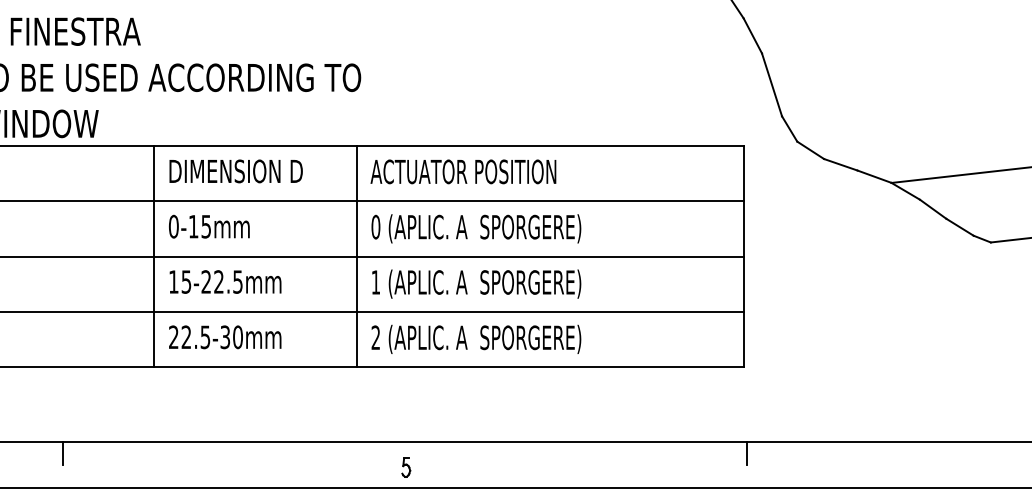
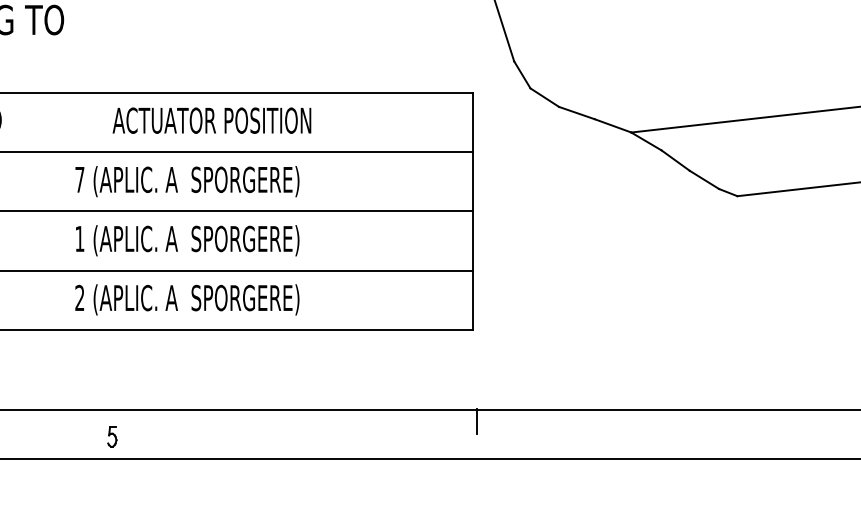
text: (463, 171) -> (212, 120), moved
text: (375, 226) -> (79, 179), 0 -> 7
line: (356, 256) -> (59, 211), removed

